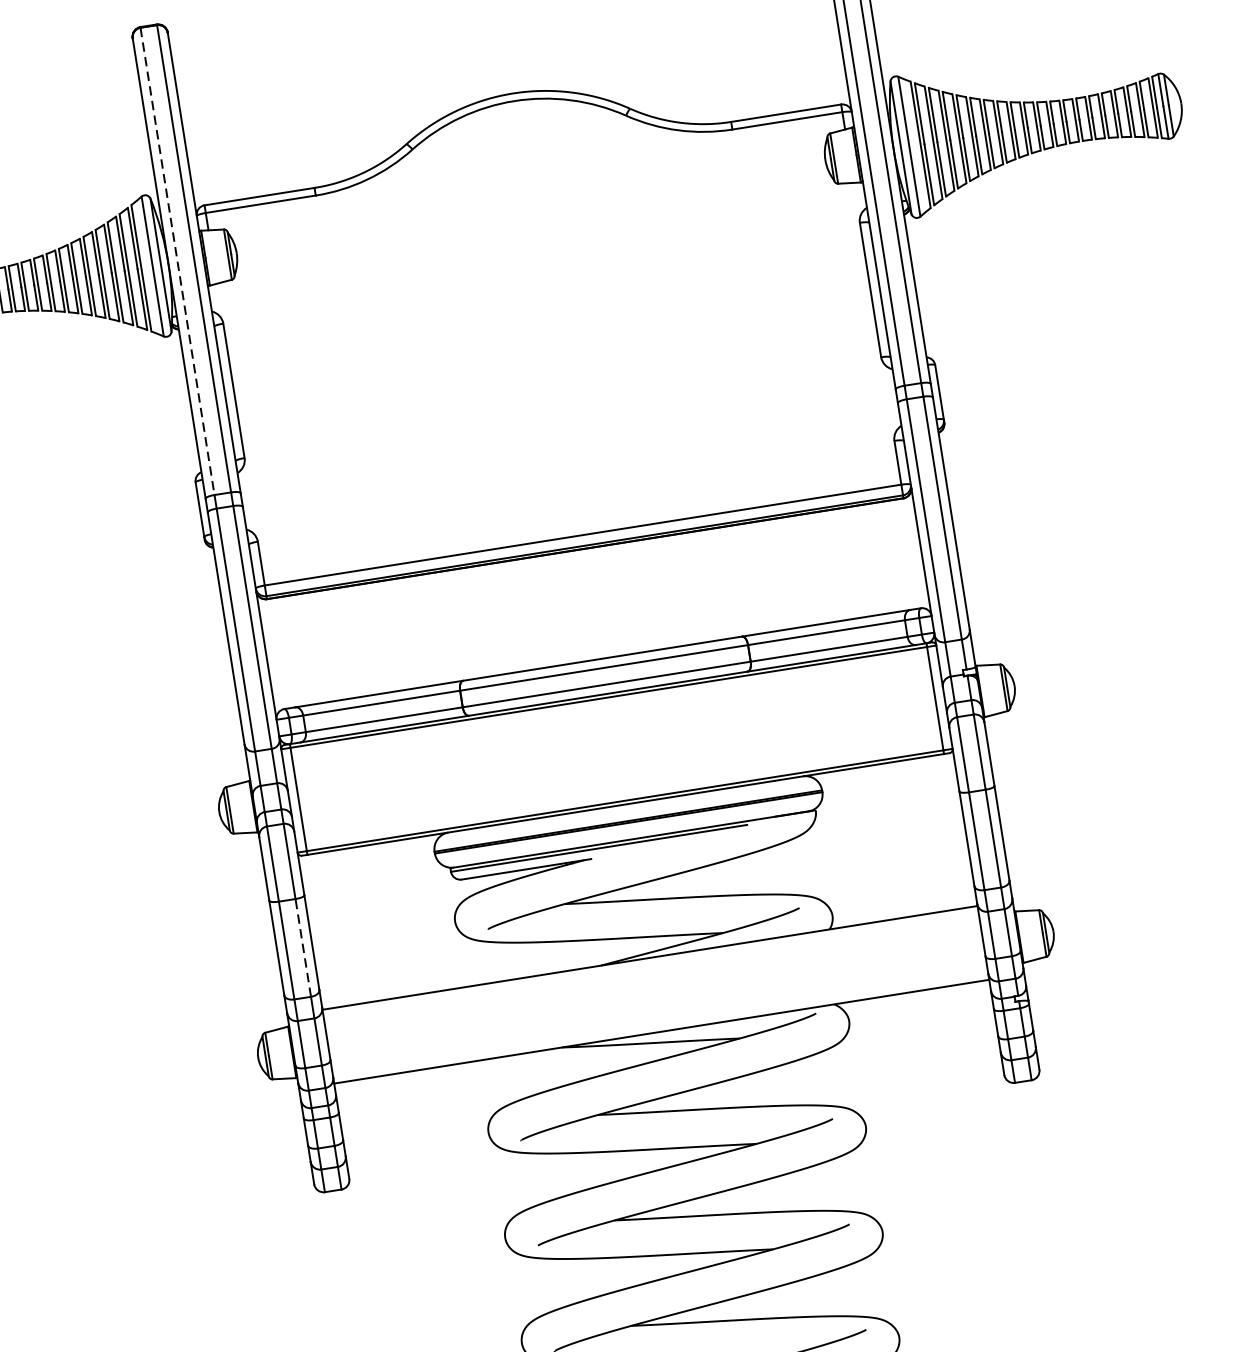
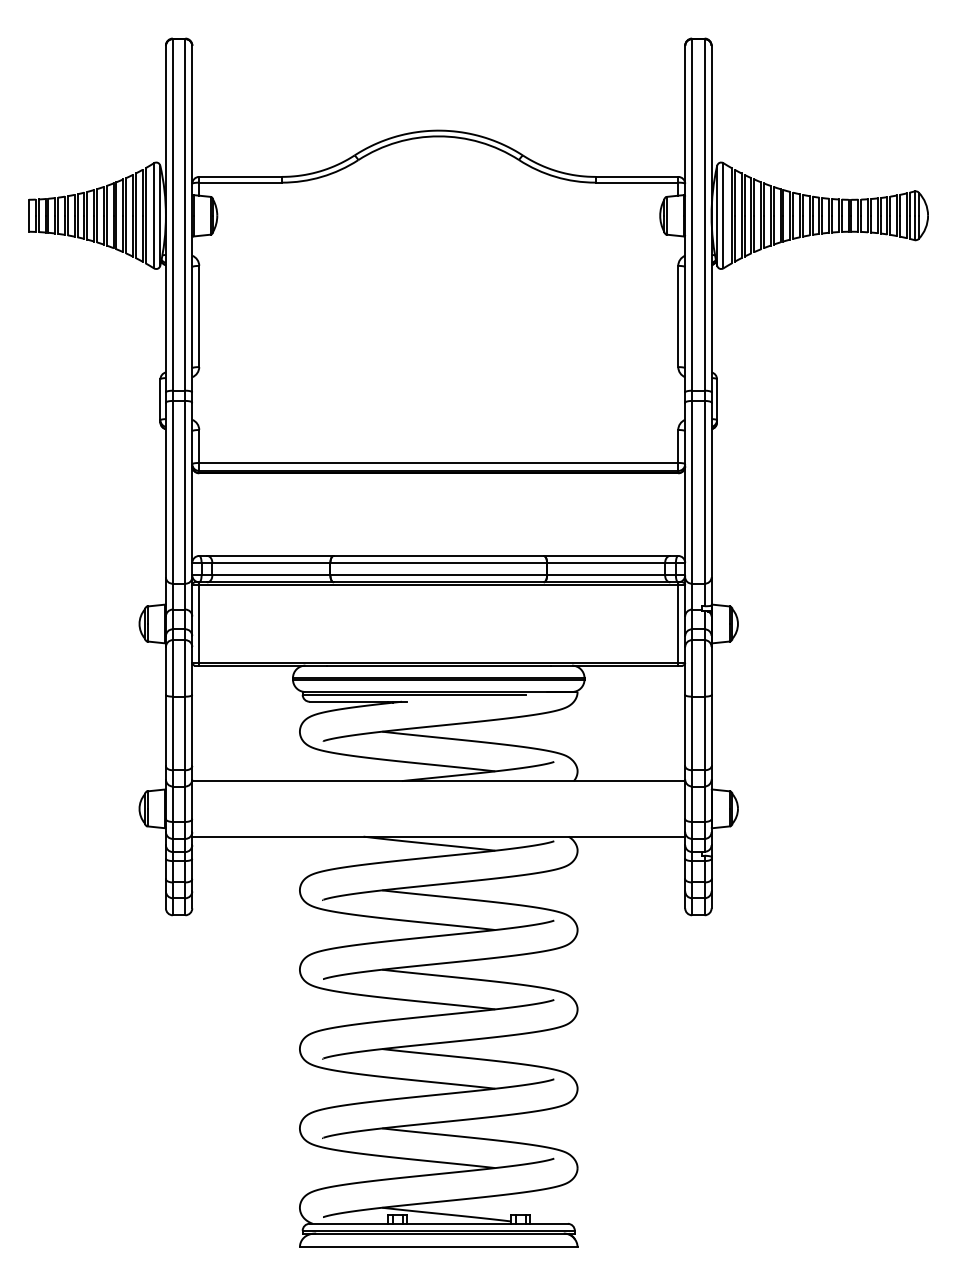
line: (176, 260) -> (172, 214), dashed -> solid
line: (303, 947) -> (185, 733), dashed -> solid

